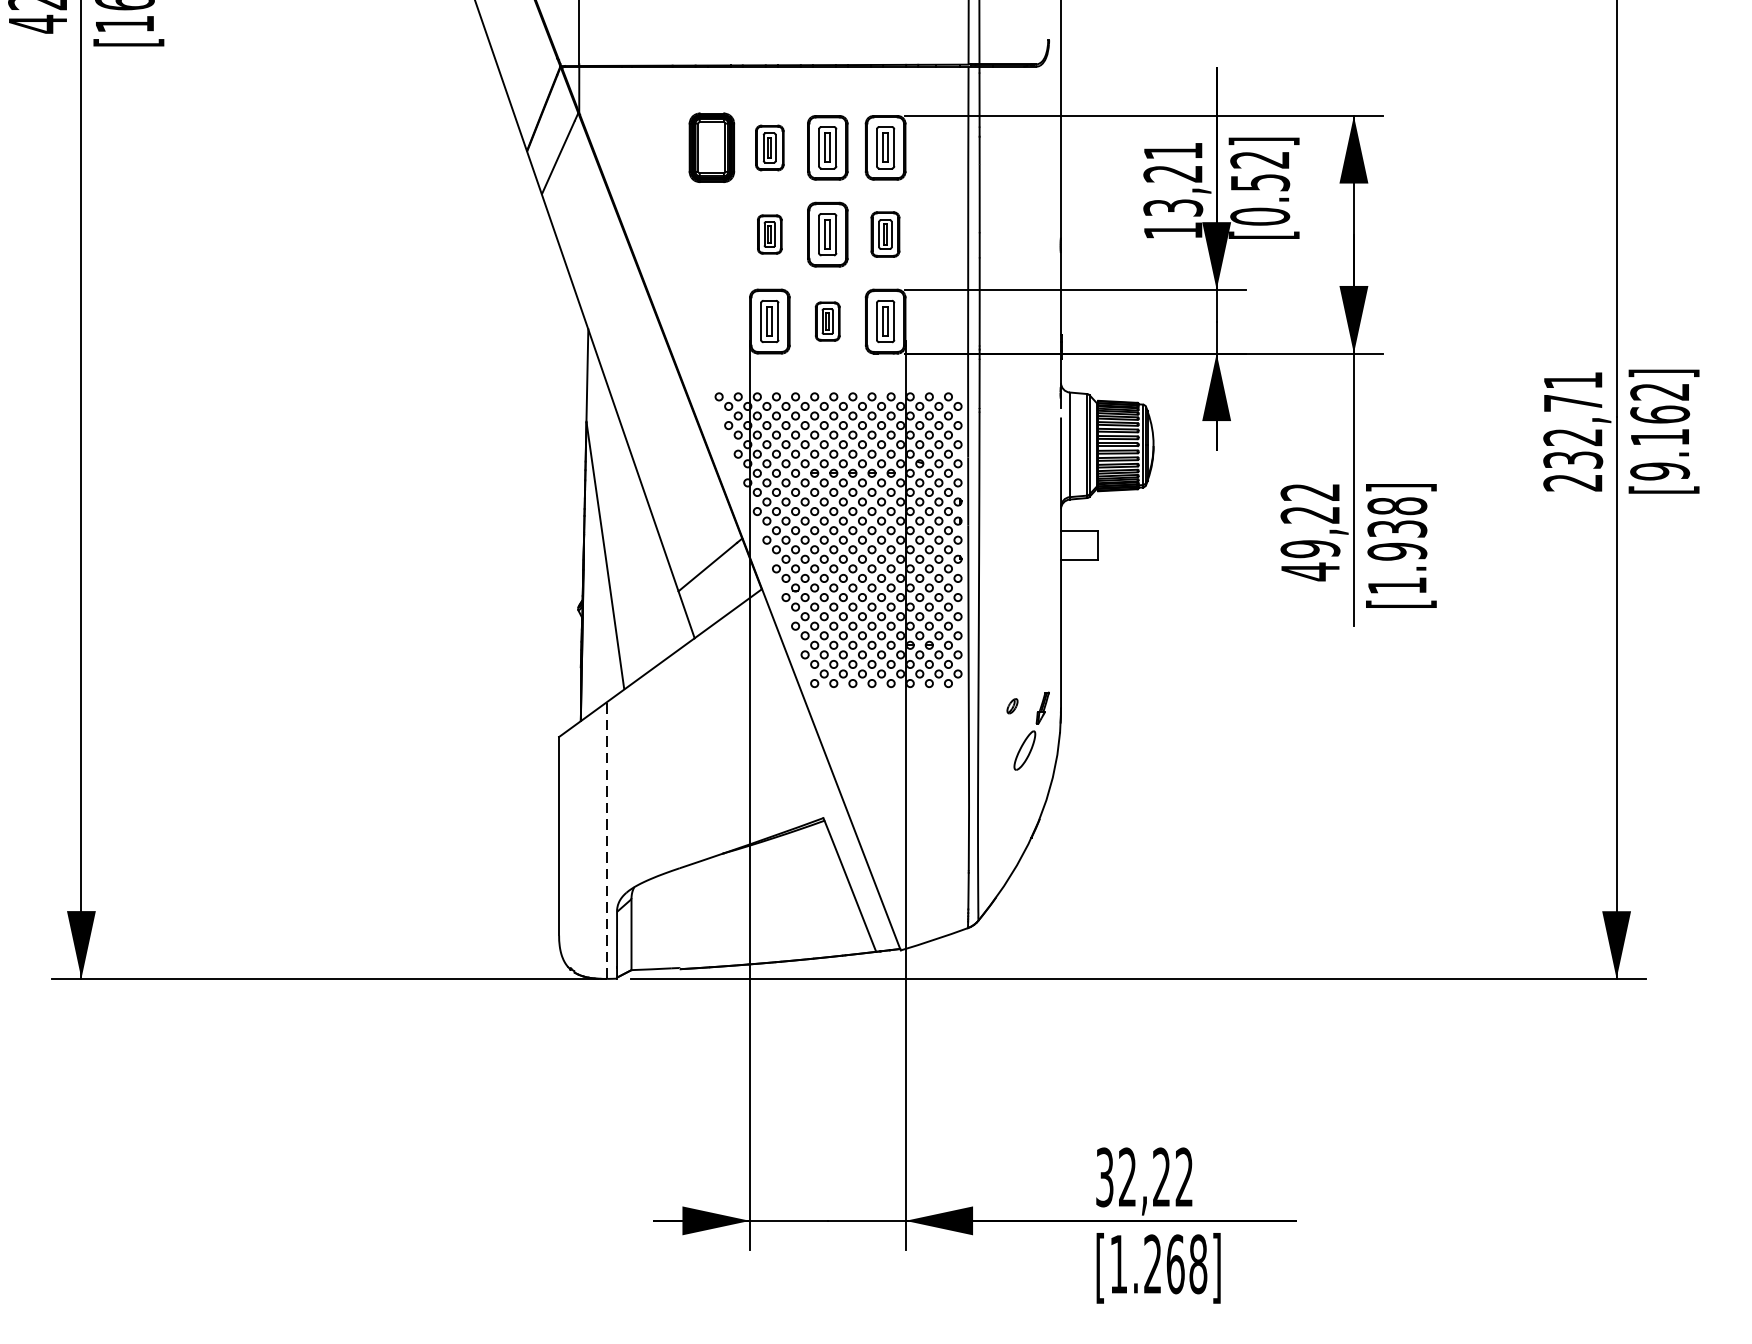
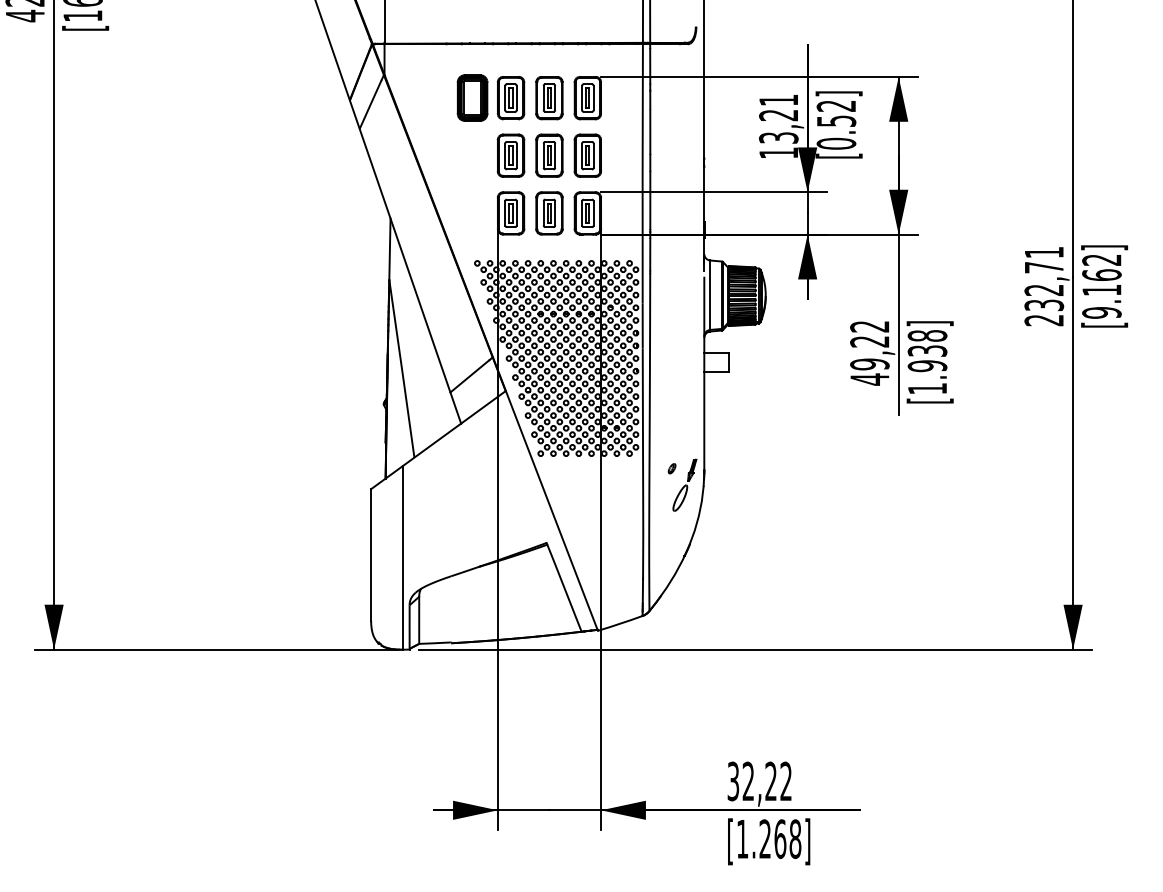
part: (769, 148) -> (510, 98), size x1.43
part: (769, 234) -> (510, 155), size x1.67
part: (885, 234) -> (587, 155), size x1.43
part: (827, 321) -> (549, 213), size x1.67
line: (607, 839) -> (403, 557), dashed -> solid

